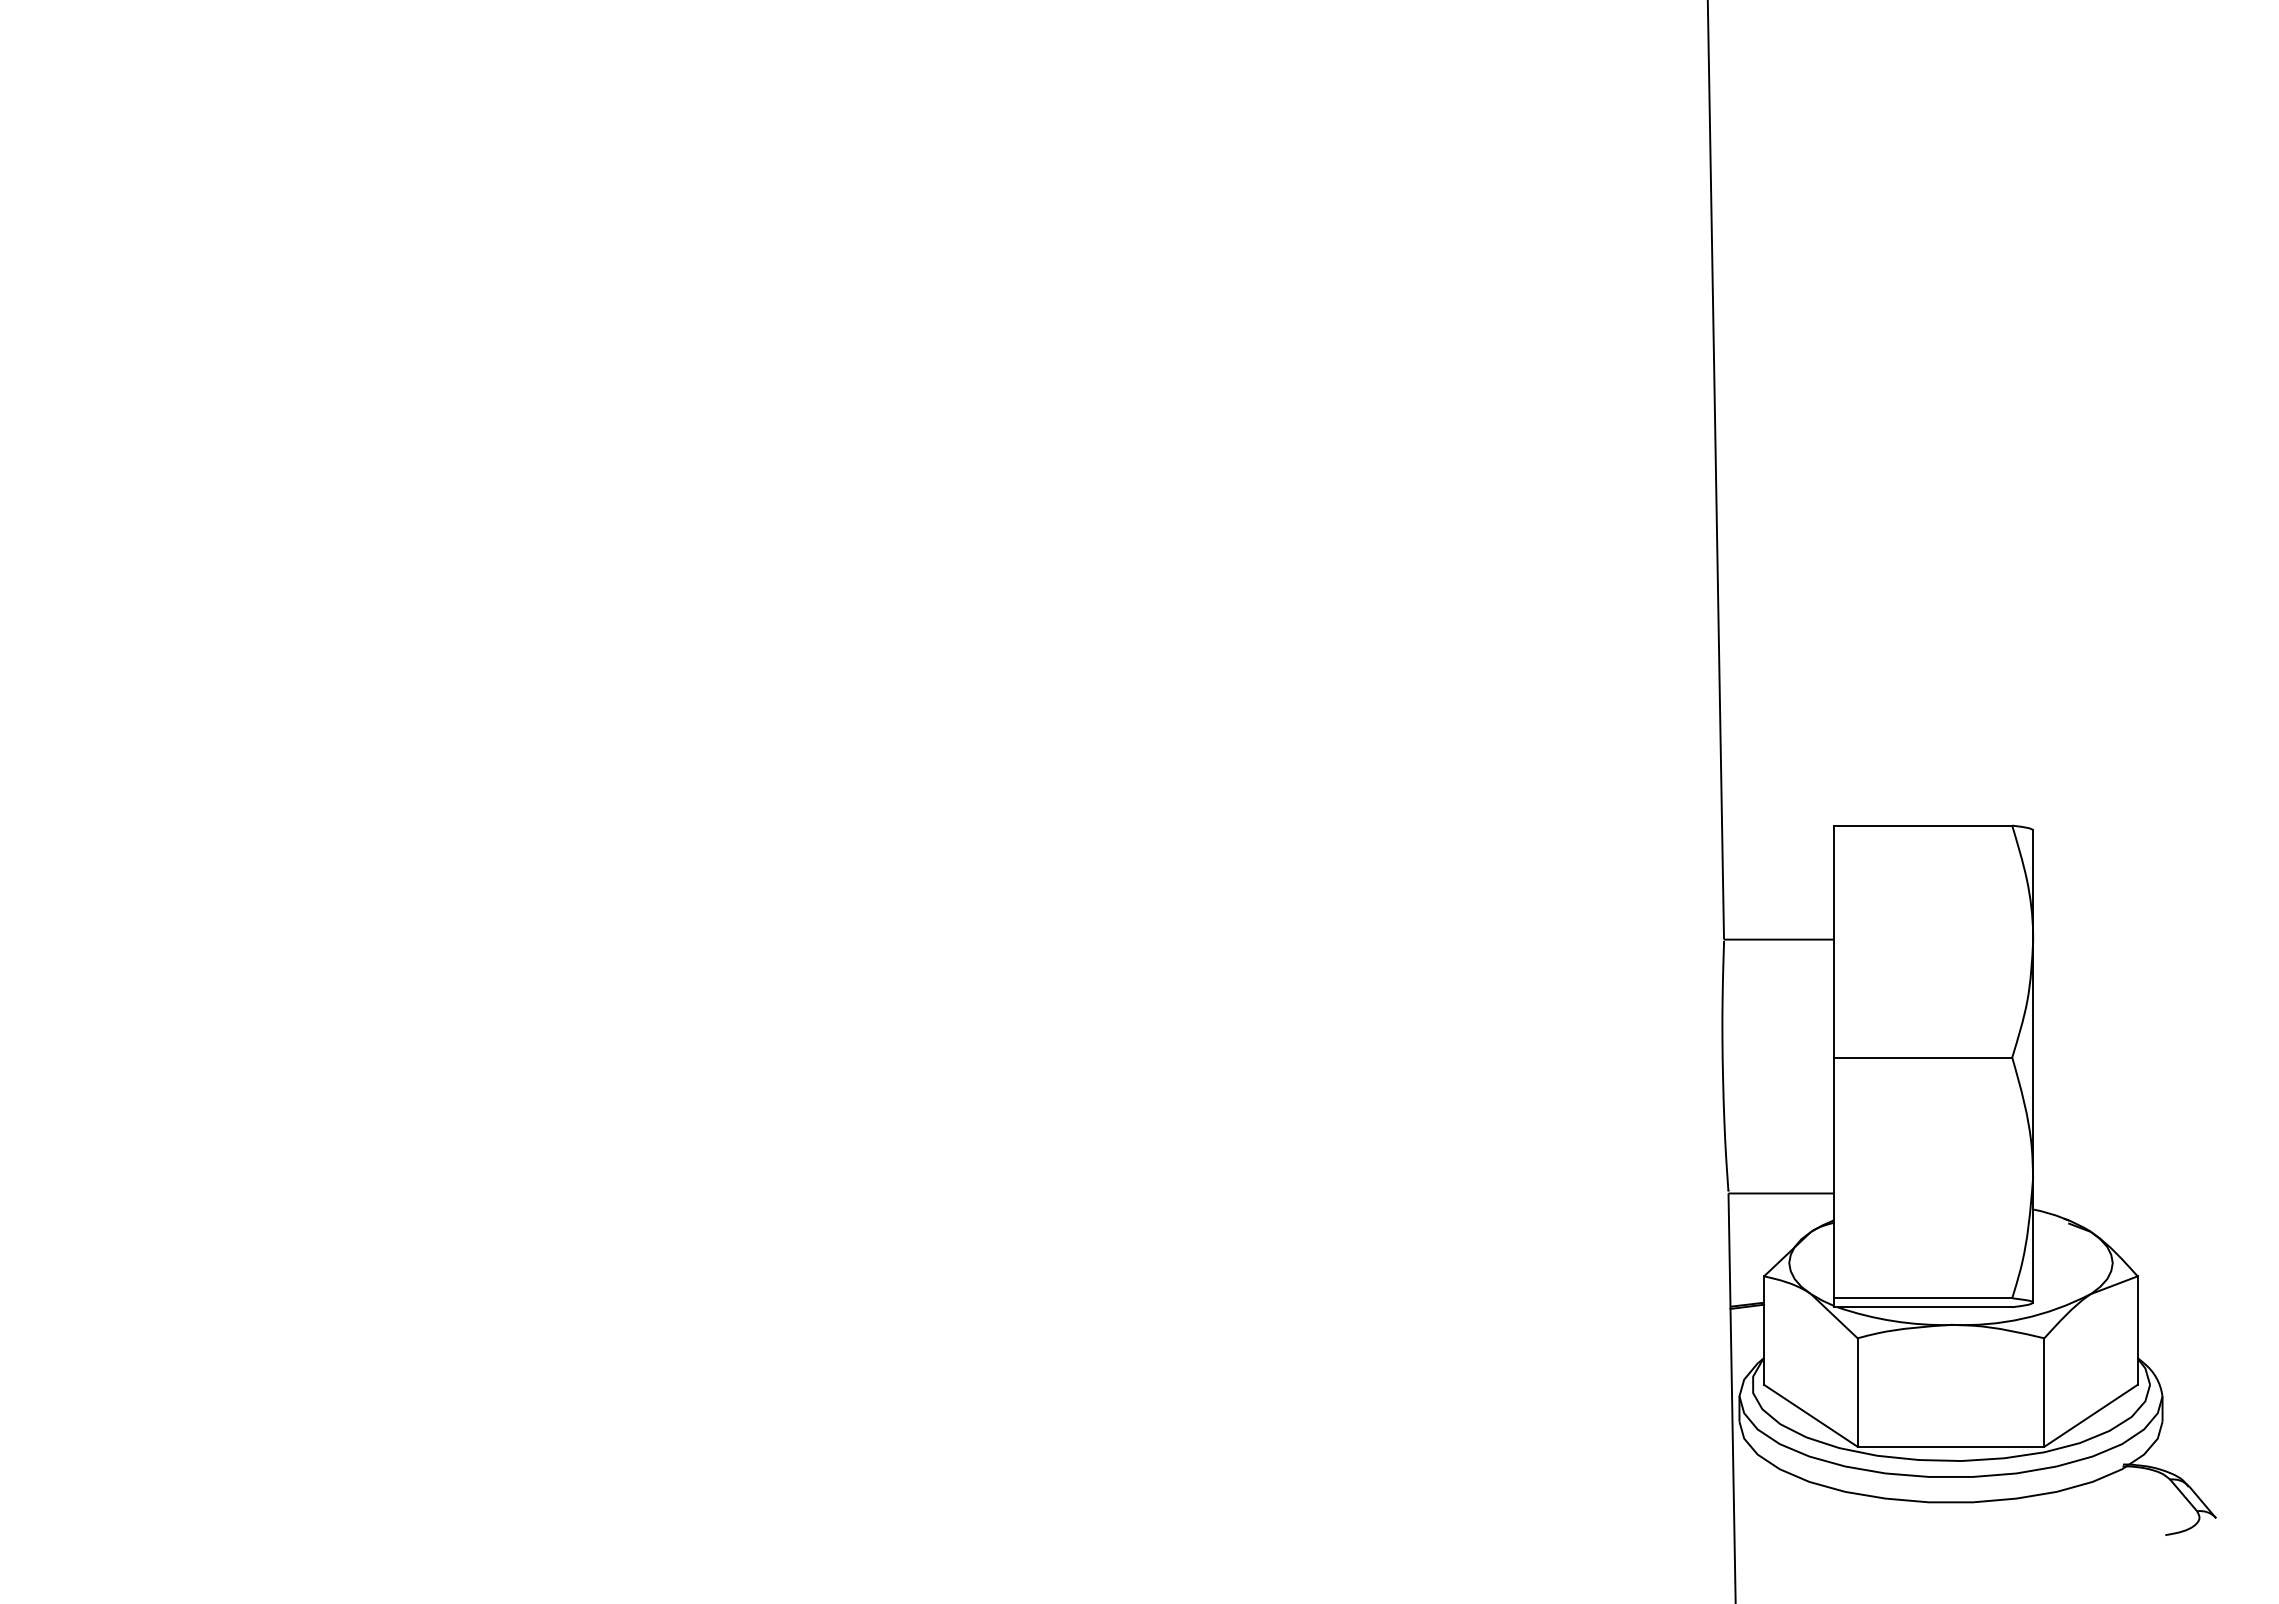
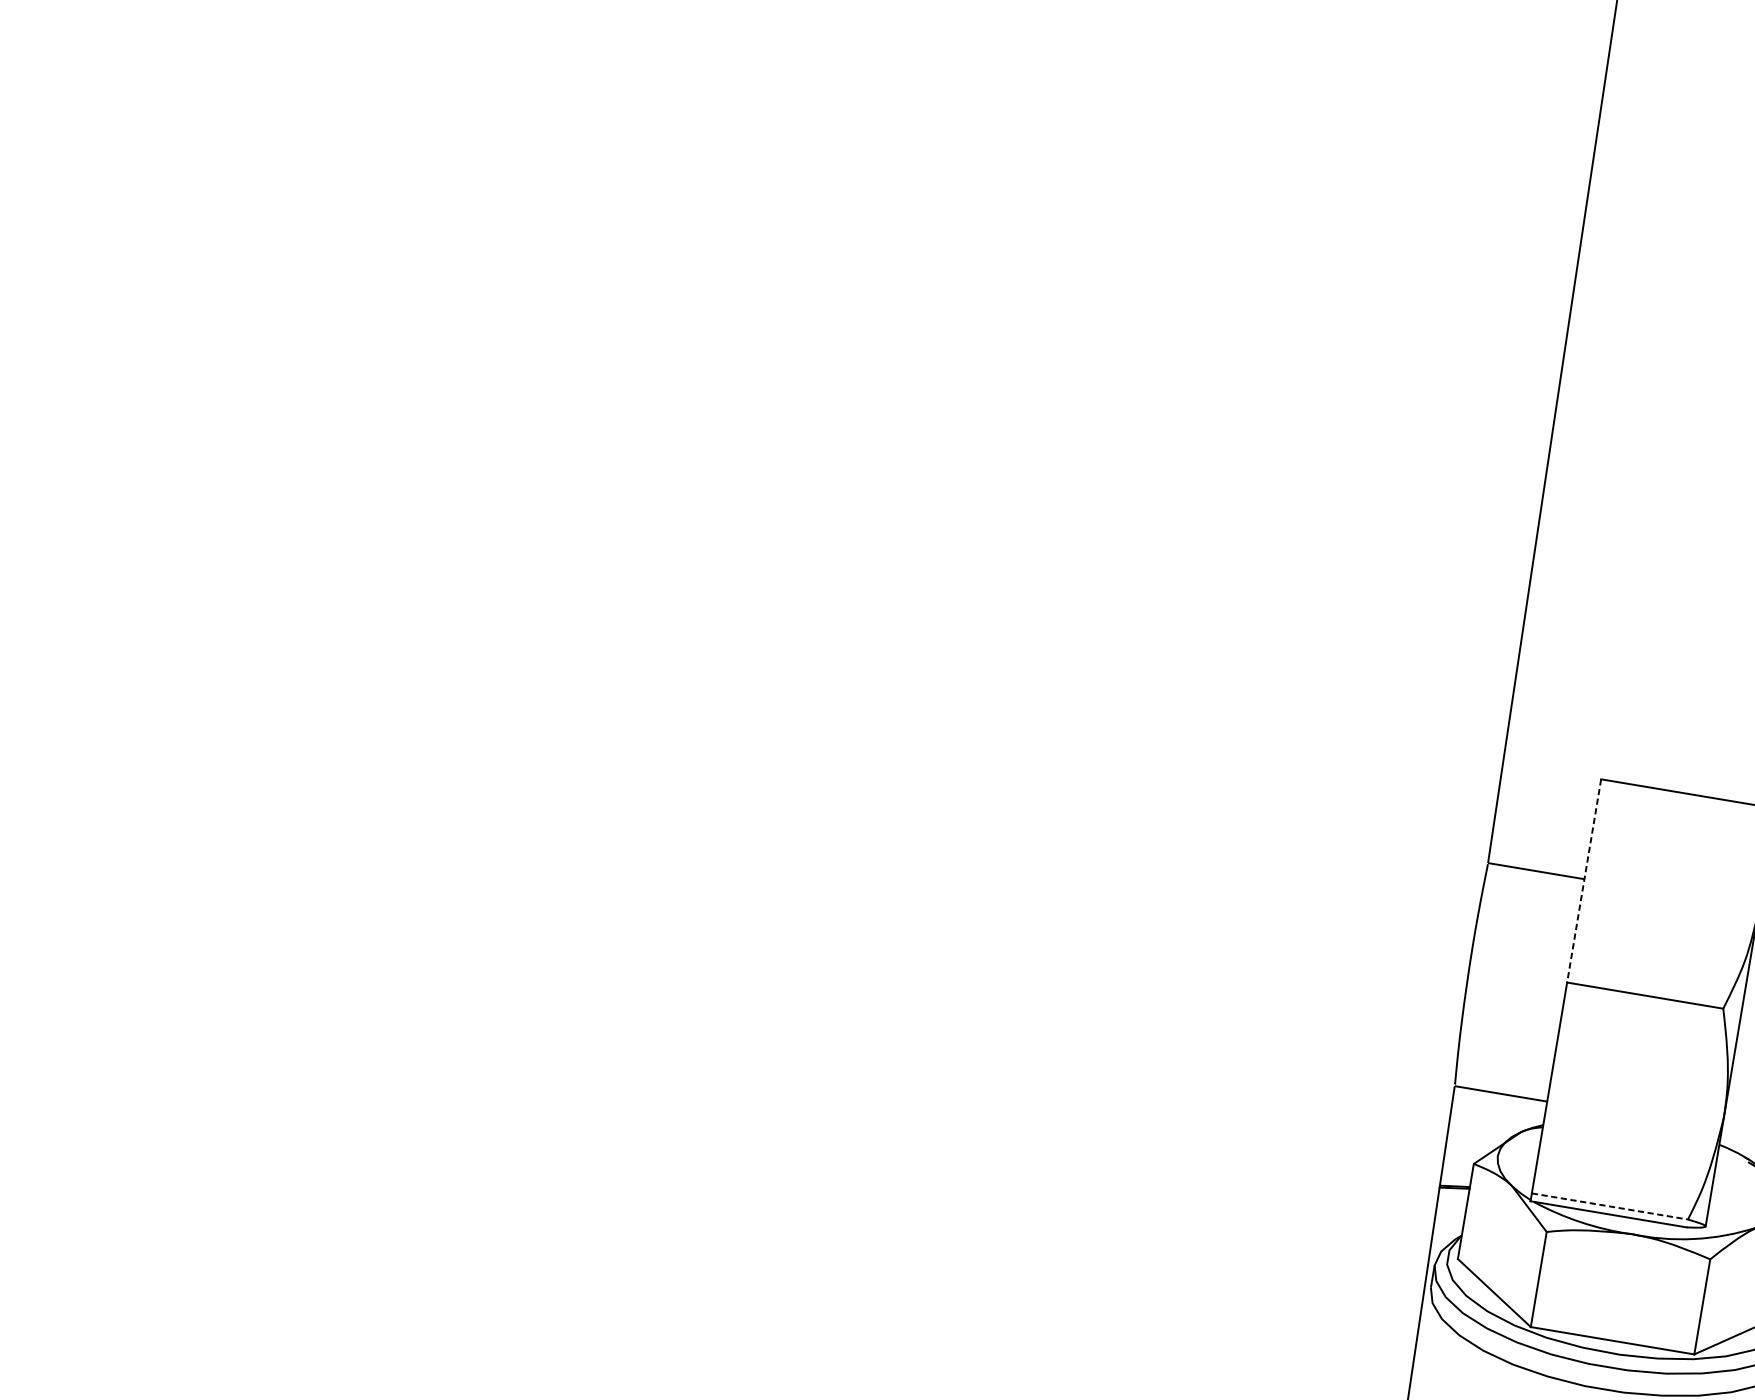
line: (1834, 941) -> (1584, 880), solid -> dashed
line: (1923, 1298) -> (1610, 1206), solid -> dashed

